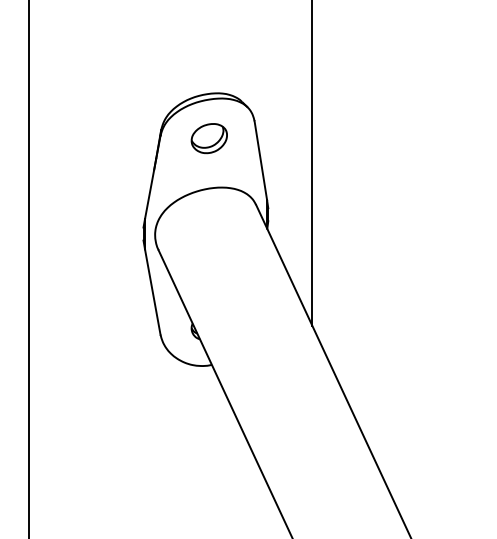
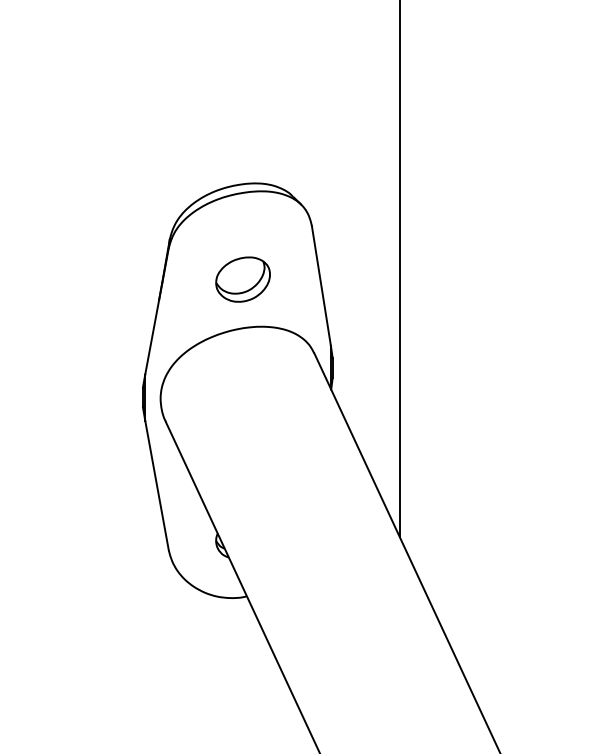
part: (208, 138) -> (241, 279), moved

